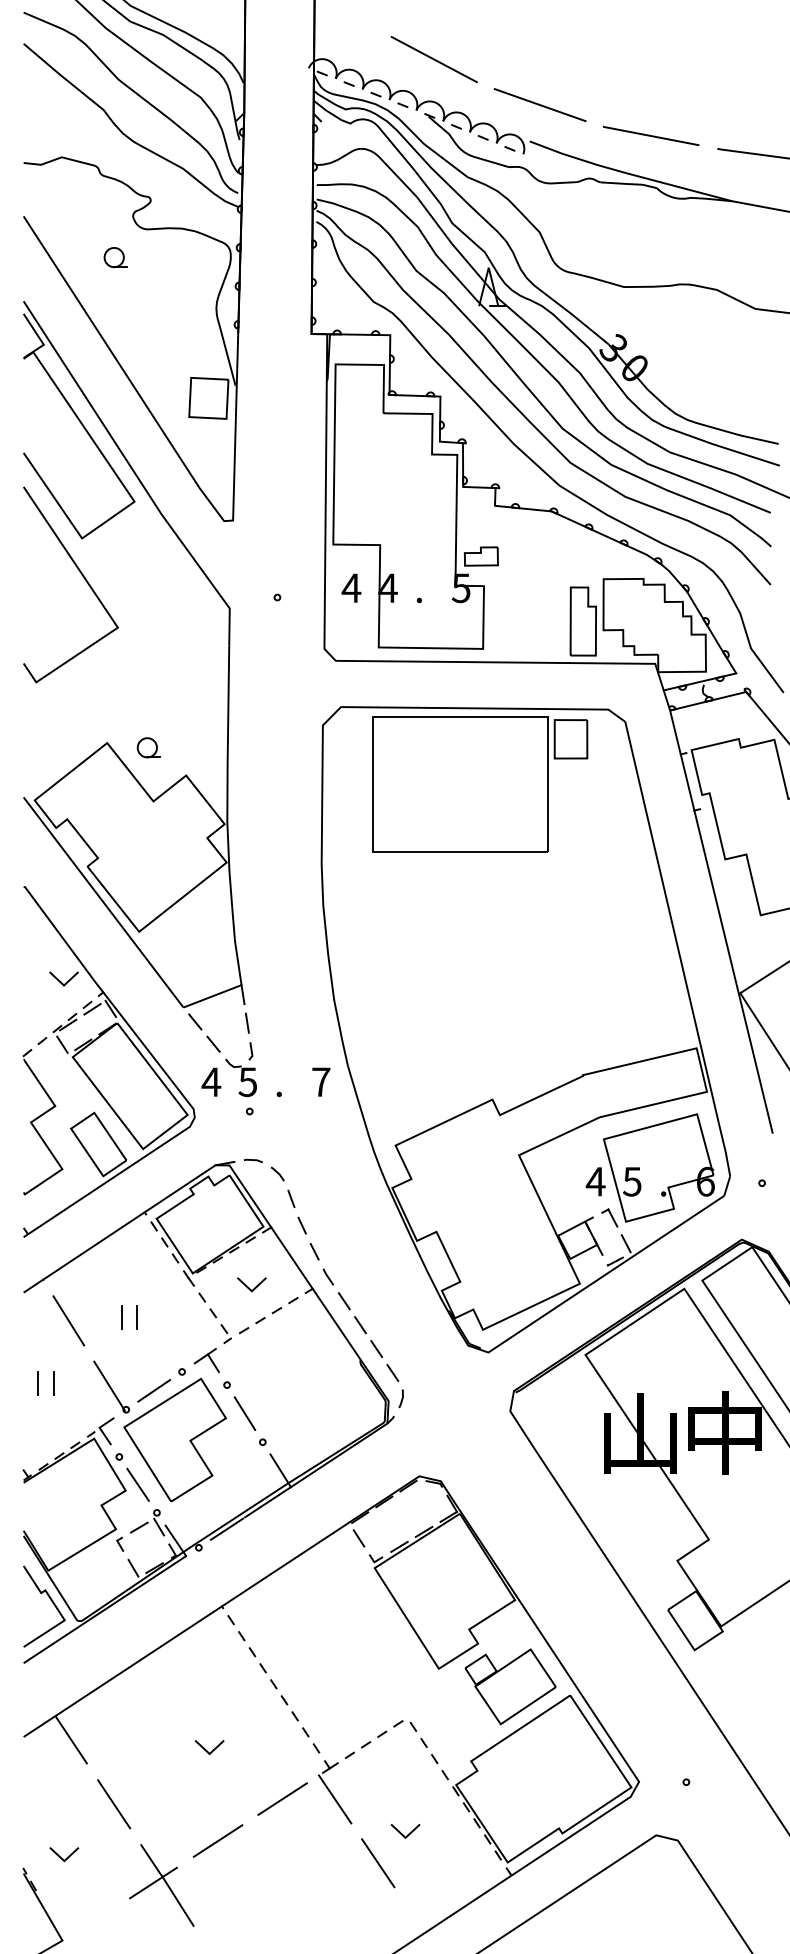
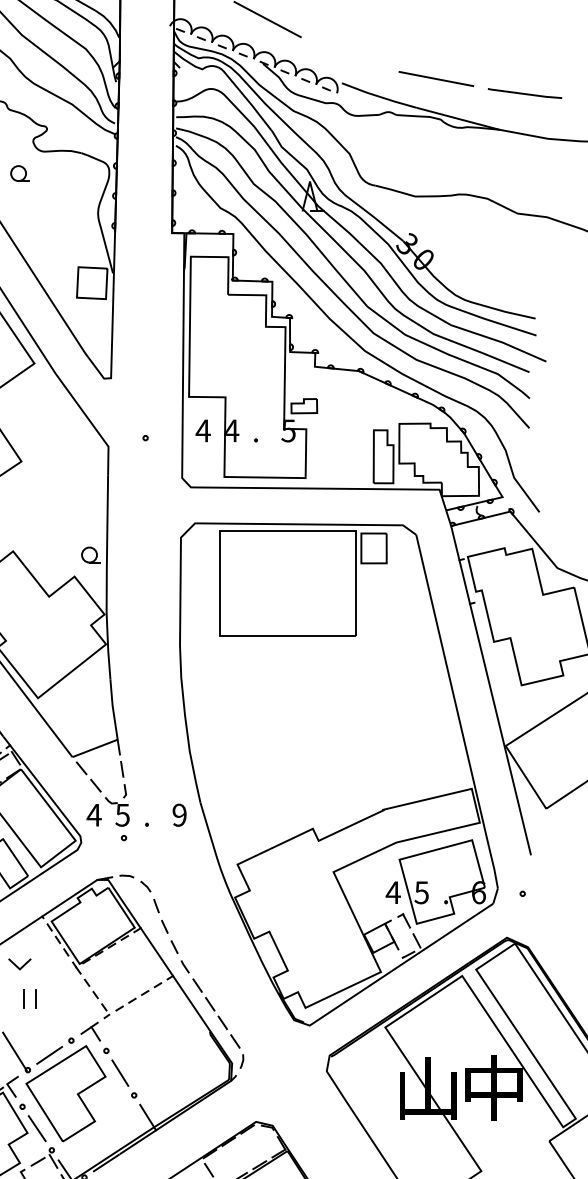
line: (539, 105) -> (349, 55), removed
part: (148, 747) -> (90, 554), moved
text: (321, 1082) -> (179, 815), 7 -> 9
line: (248, 1286) -> (17, 965), moved

